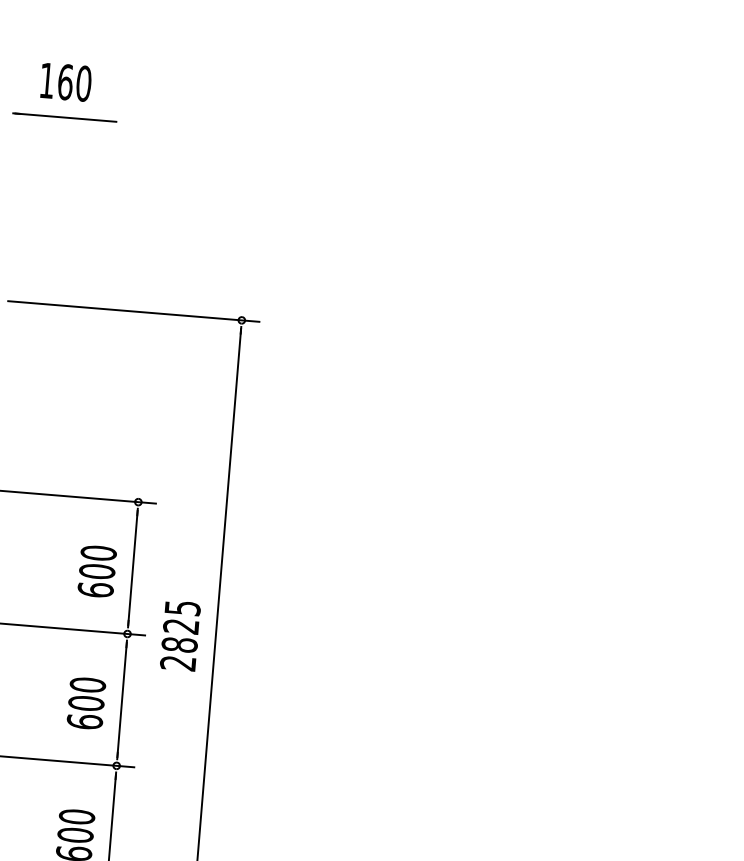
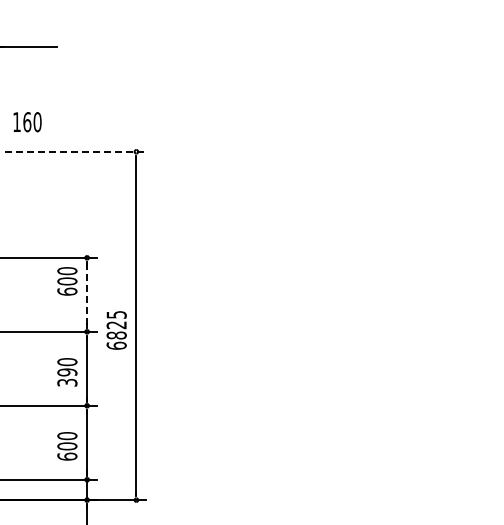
text: (65, 82) -> (27, 122), moved
line: (135, 311) -> (76, 151), solid -> dashed
line: (133, 569) -> (87, 295), solid -> dashed
text: (97, 571) -> (67, 281), moved
text: (177, 662) -> (116, 345), 2825 -> 6825
text: (85, 712) -> (67, 377), 600 -> 390

